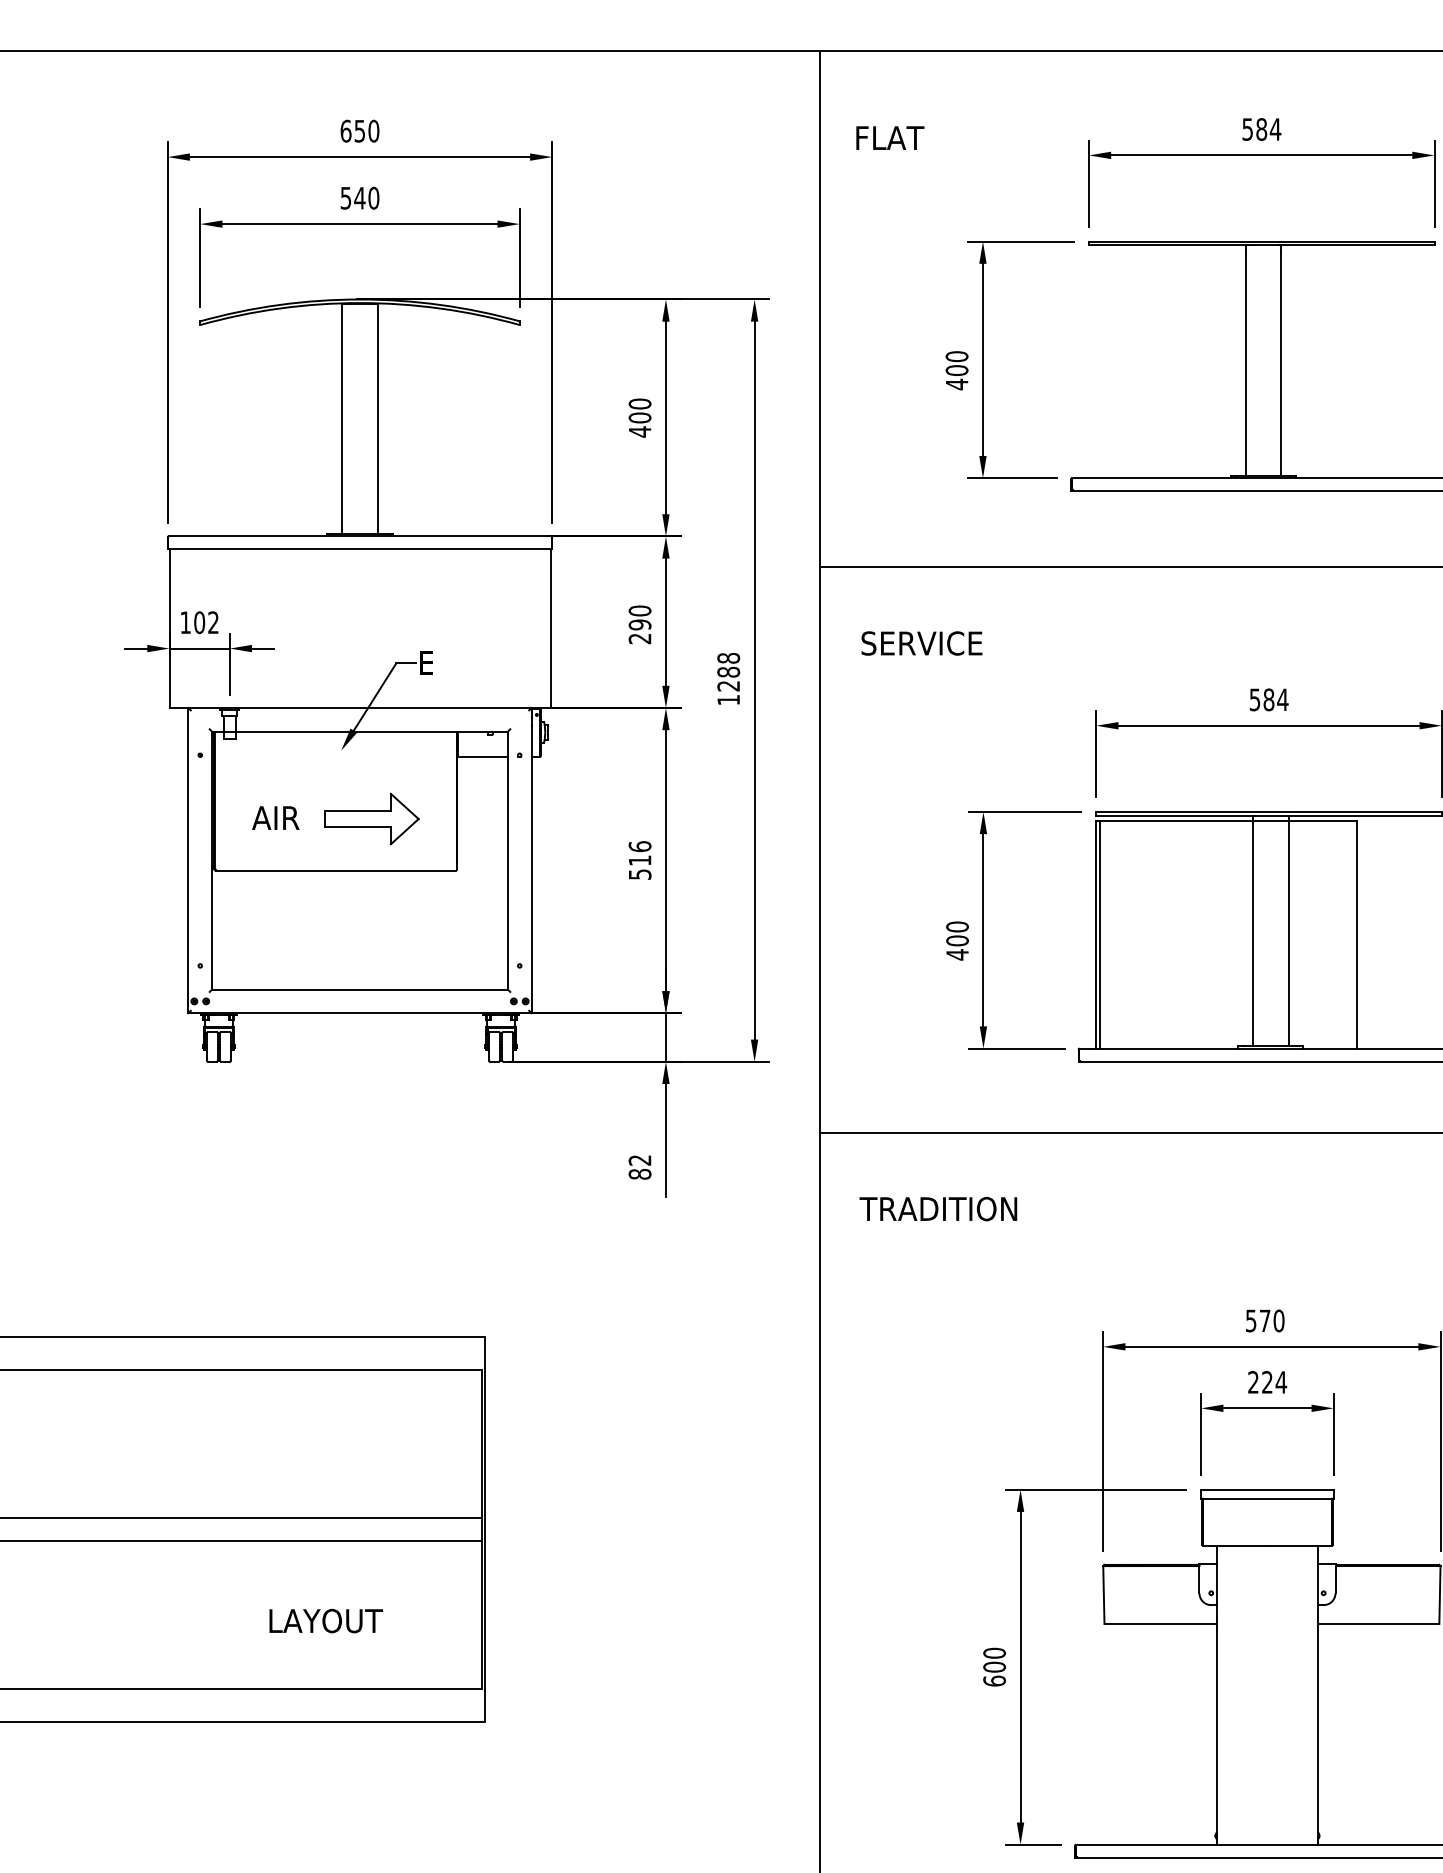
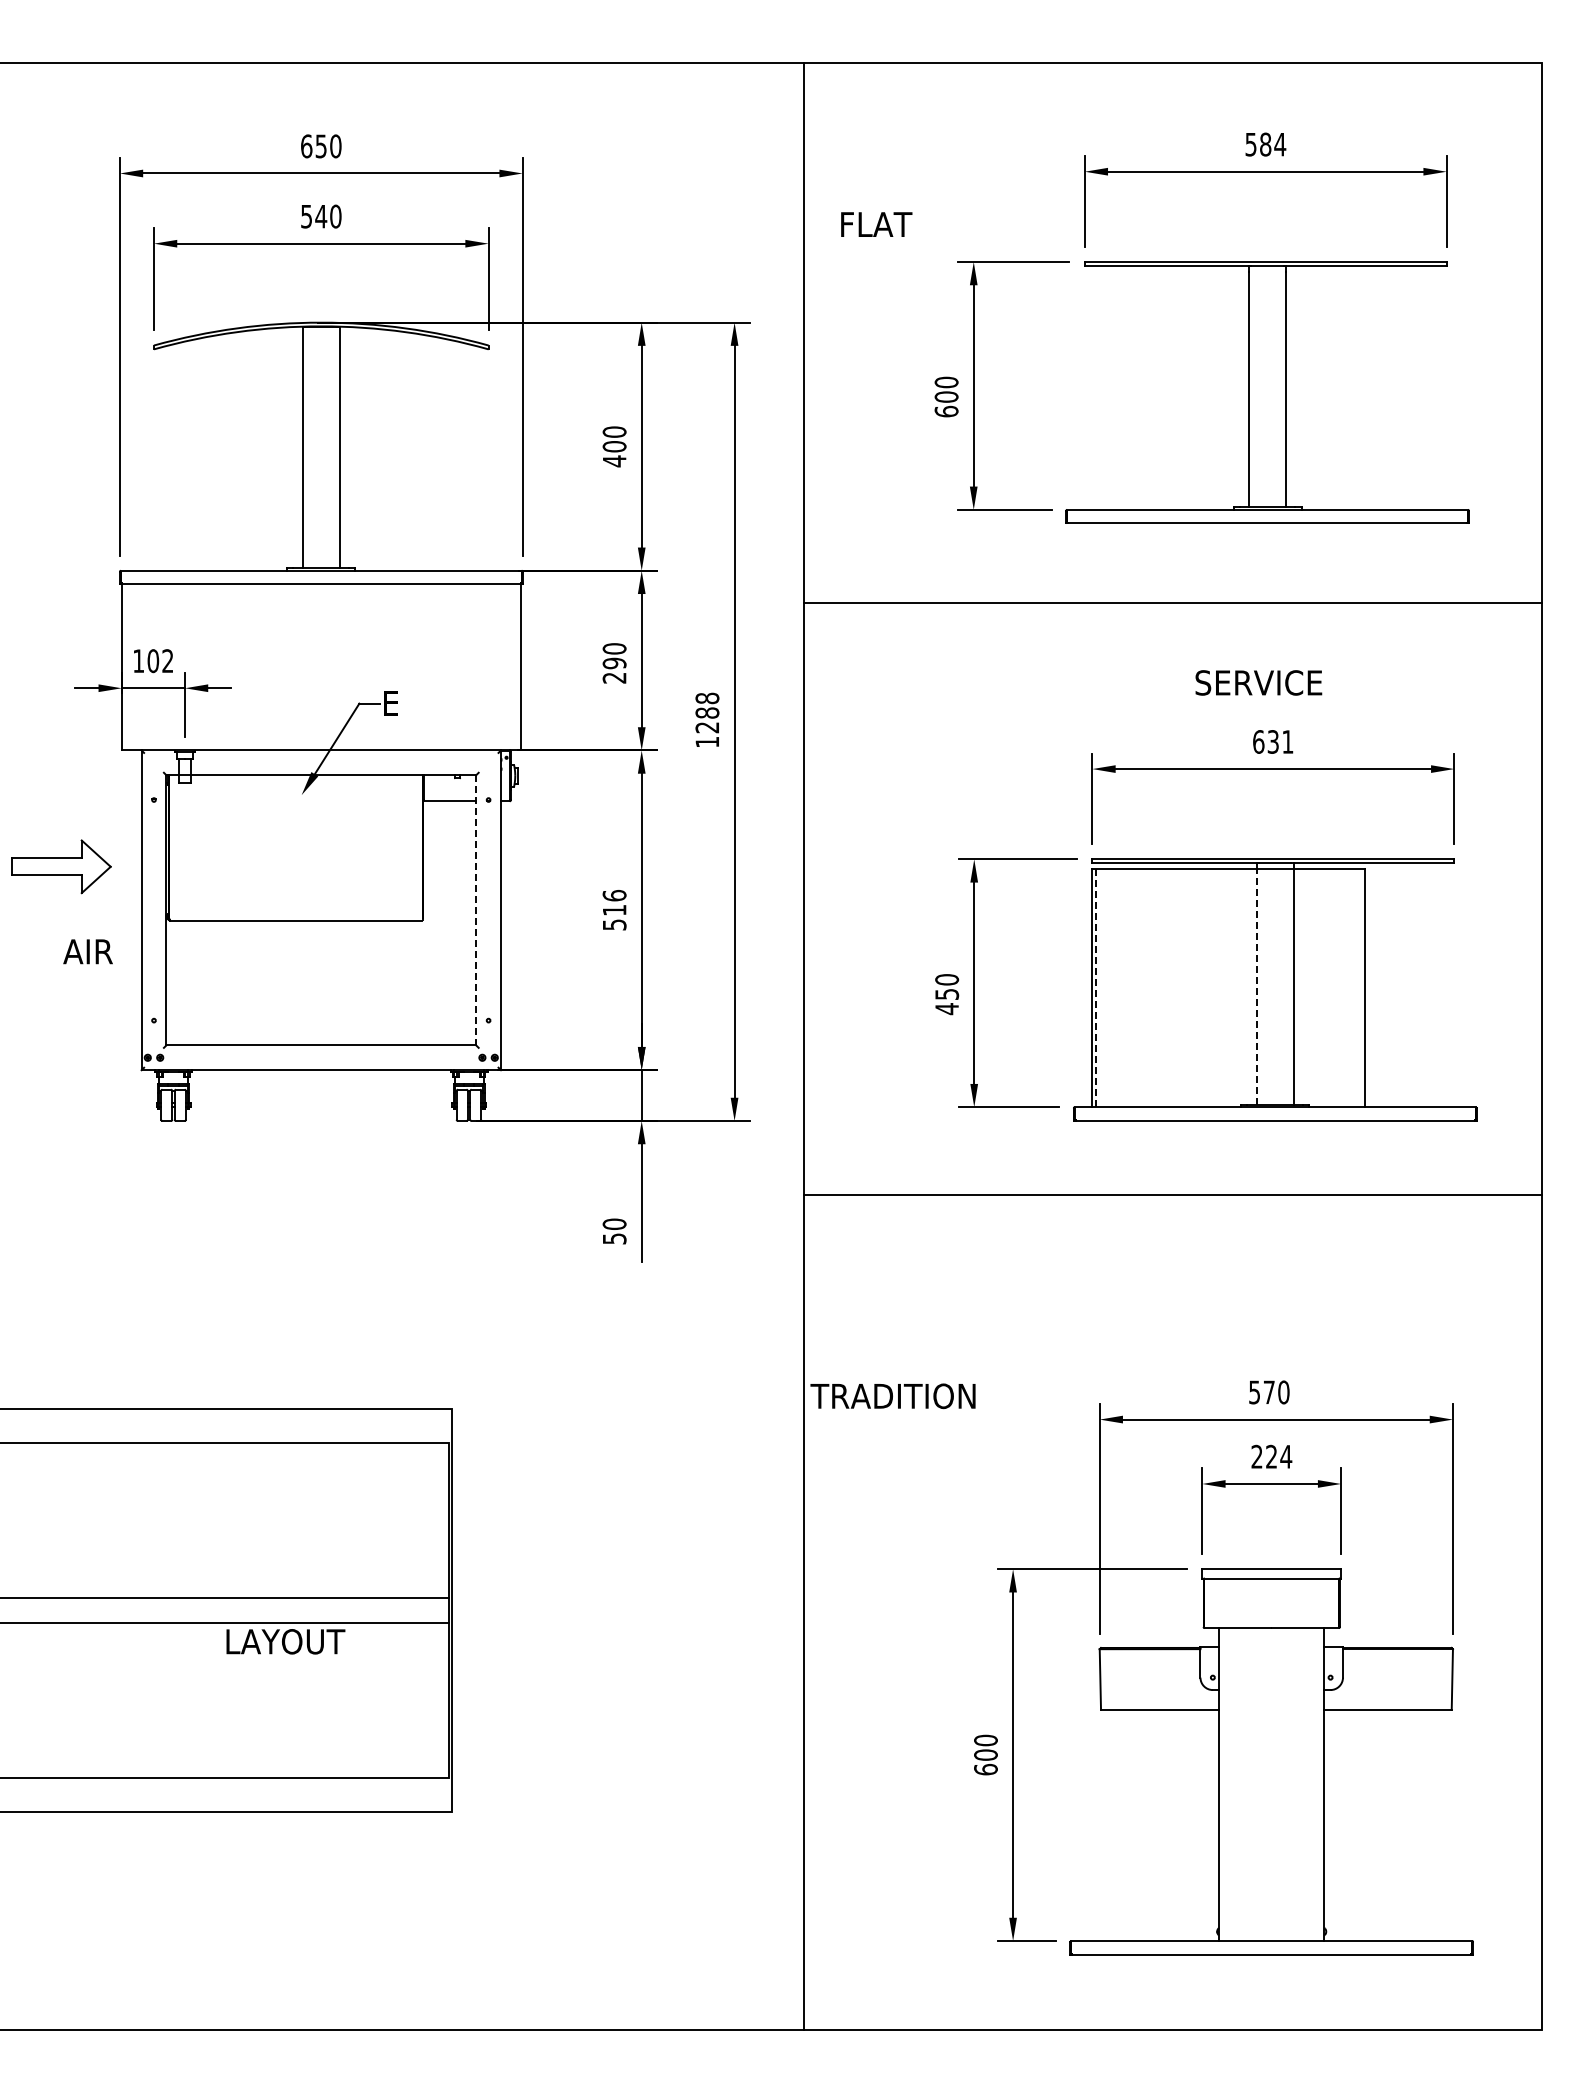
text: (890, 138) -> (876, 224), moved
text: (956, 384) -> (946, 411), 400 -> 600
text: (921, 643) -> (1258, 682), moved
text: (1269, 699) -> (1273, 741), 584 -> 631
text: (275, 817) -> (87, 951), moved
part: (371, 818) -> (61, 866), moved
line: (508, 860) -> (476, 910), solid -> dashed
line: (1252, 934) -> (1256, 987), solid -> dashed
line: (1100, 935) -> (1096, 988), solid -> dashed
text: (957, 940) -> (947, 994), 400 -> 450
text: (639, 1167) -> (614, 1231), 82 -> 50
text: (937, 1209) -> (892, 1396), moved
text: (325, 1620) -> (285, 1641), moved

